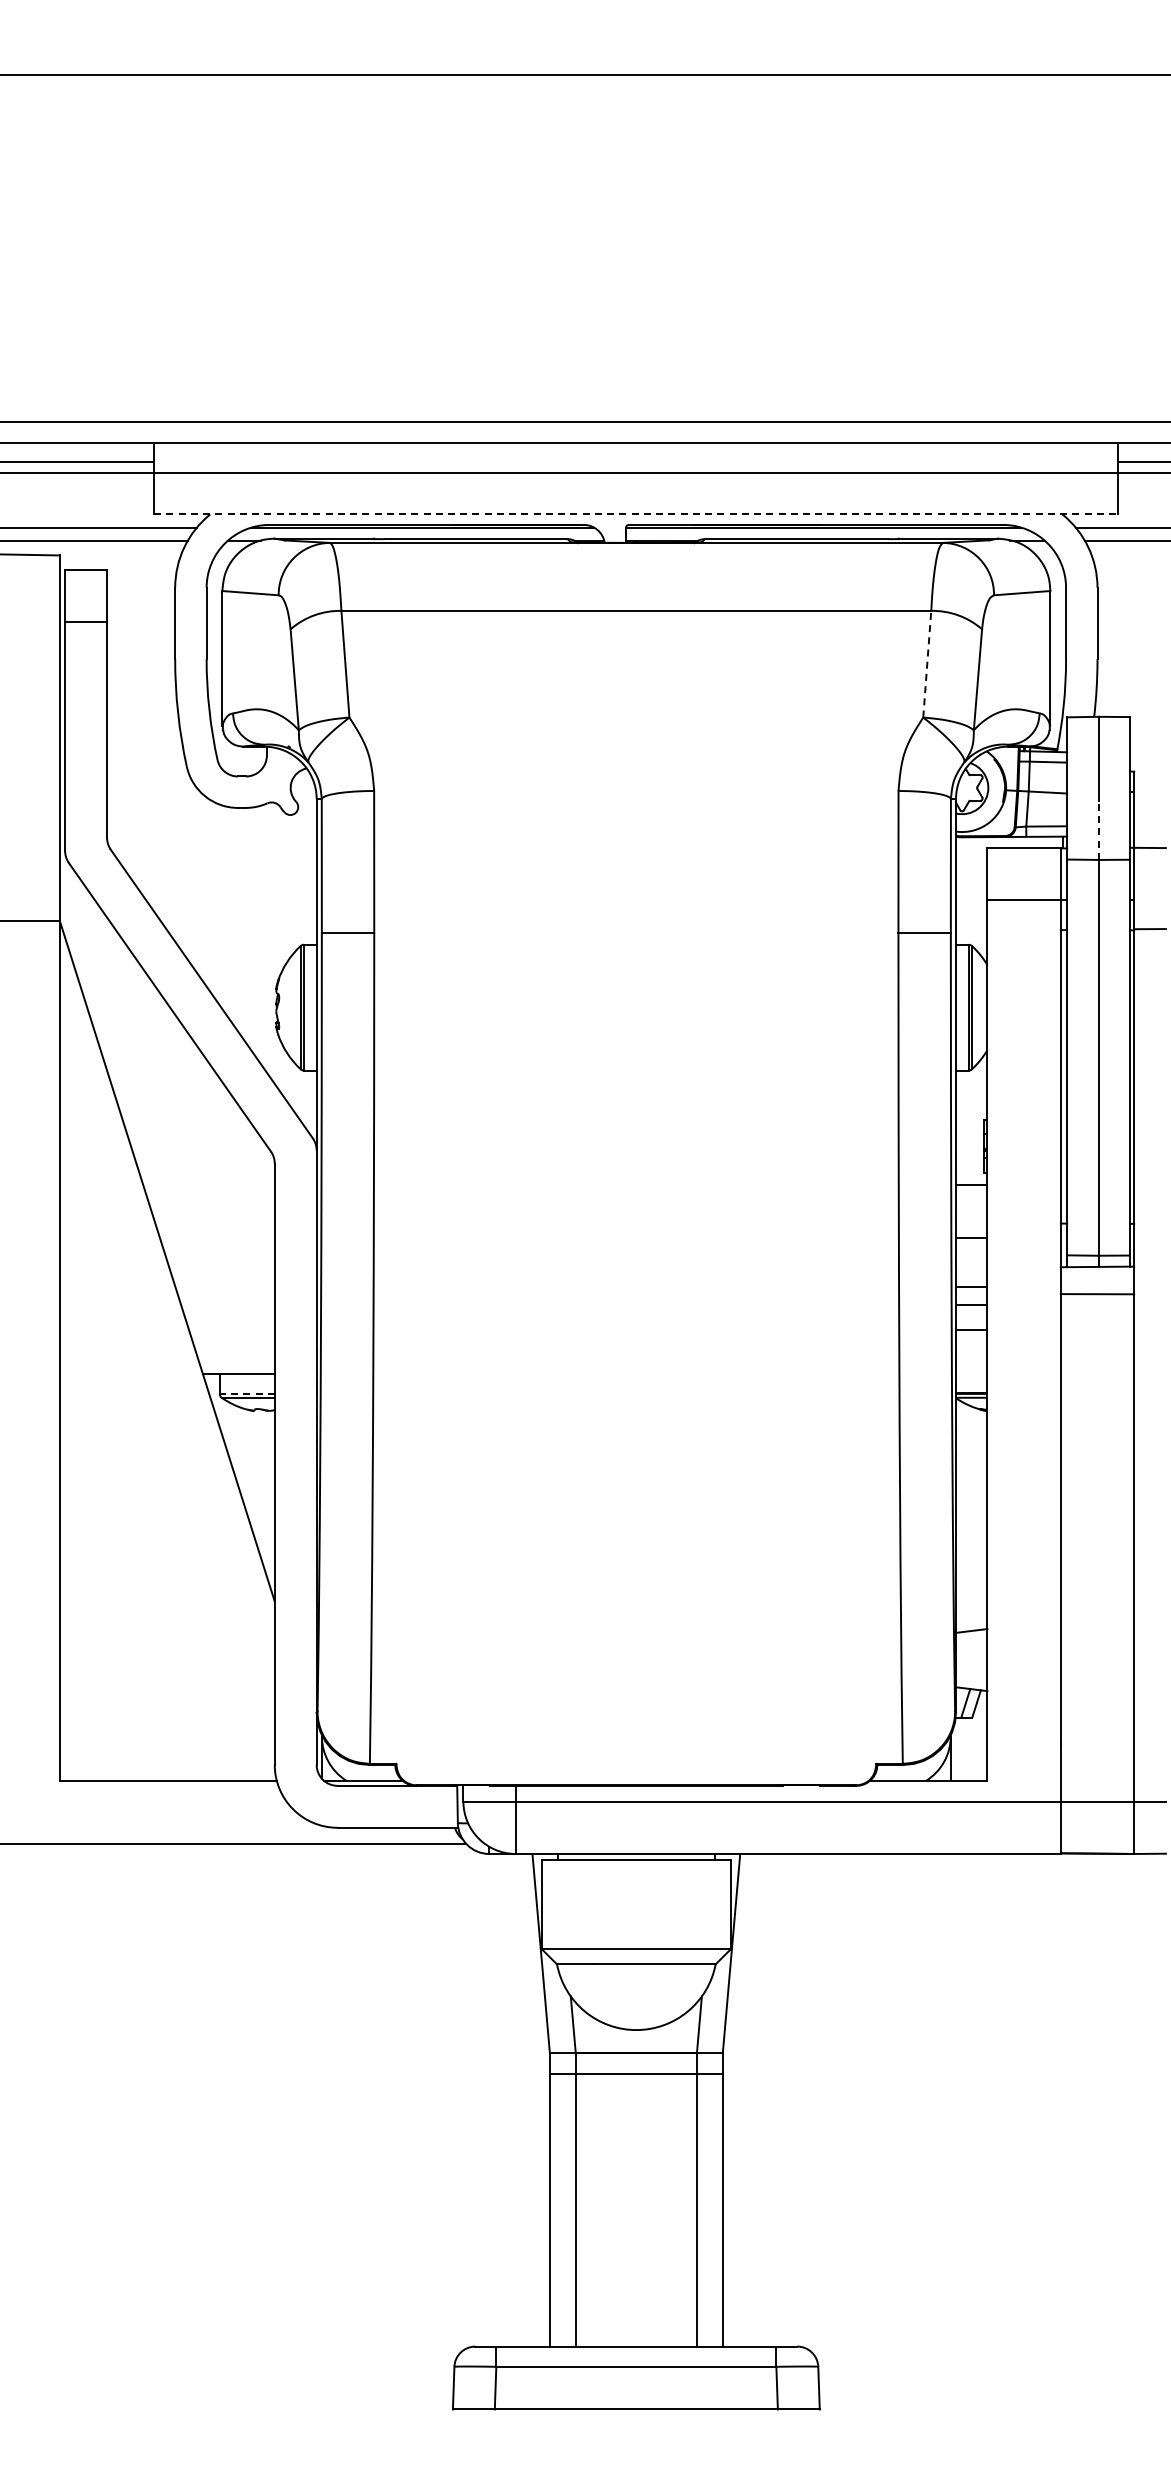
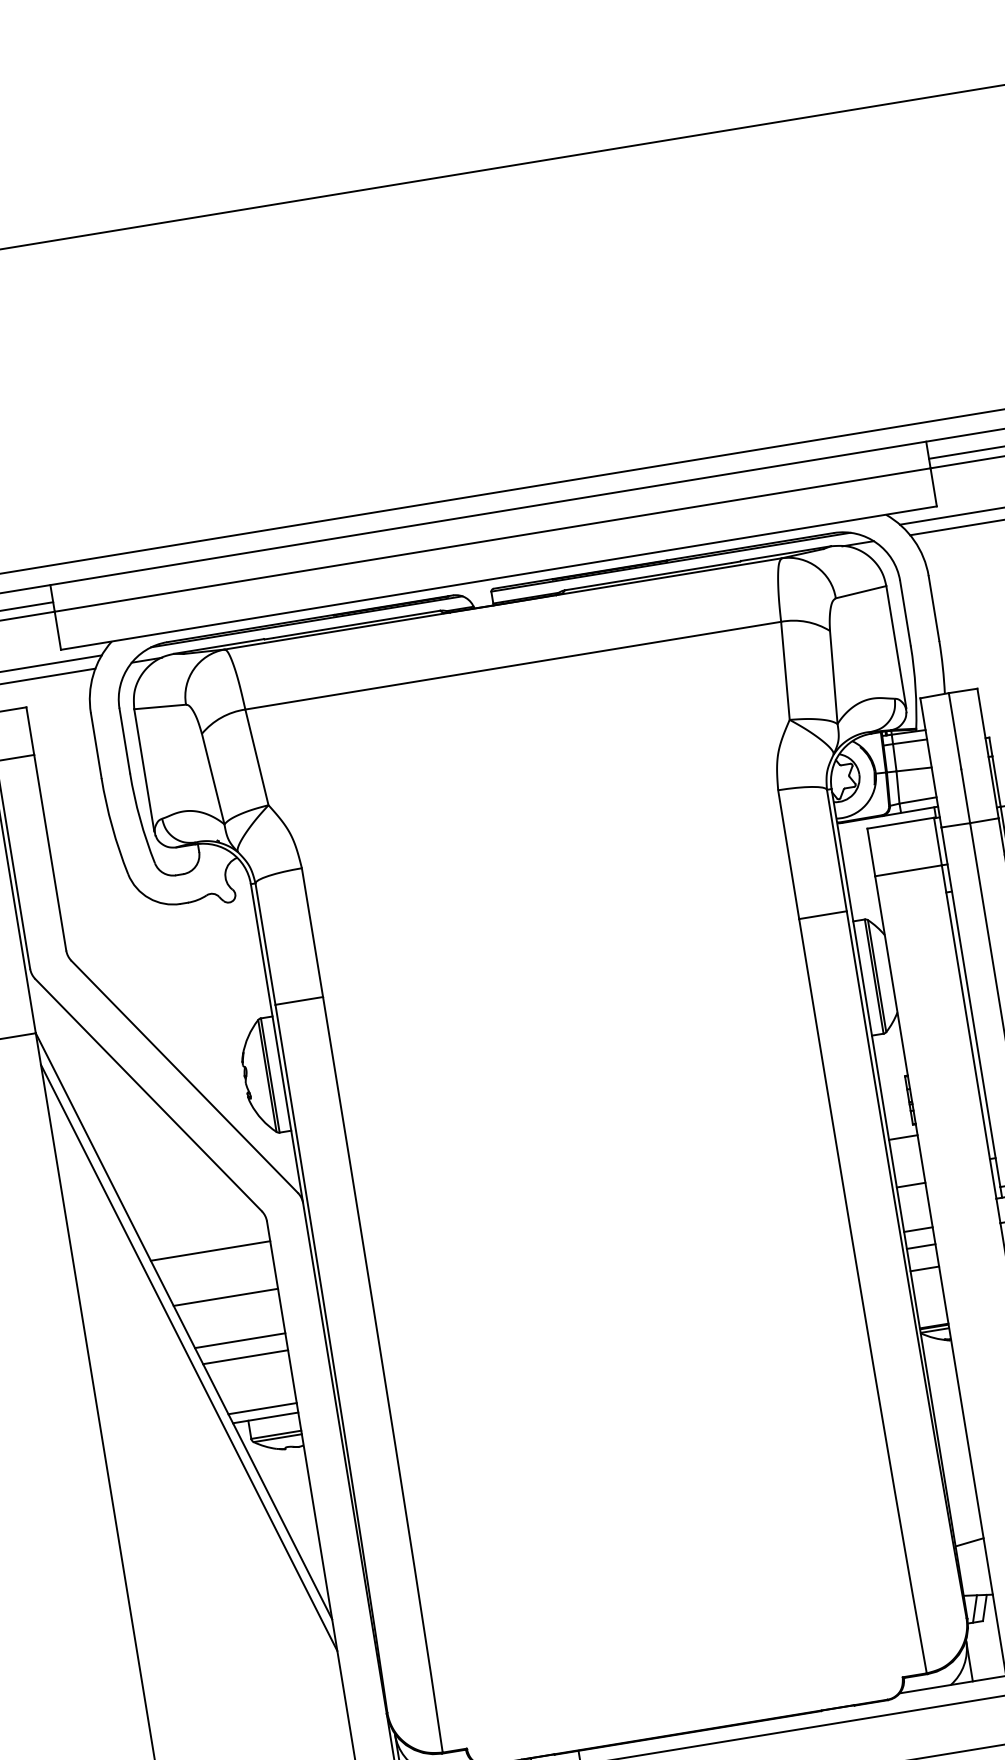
line: (636, 514) -> (499, 578), dashed -> solid
line: (927, 663) -> (785, 670), dashed -> solid
line: (1098, 830) -> (965, 796), dashed -> solid
line: (208, 1185) -> (210, 1251), added
line: (216, 1237) -> (225, 1297), added
line: (224, 1286) -> (239, 1340), added
line: (166, 1295) -> (188, 1357), added
line: (227, 1305) -> (245, 1357), added
line: (236, 1363) -> (262, 1408), added
line: (247, 1393) -> (276, 1434), dashed -> solid

